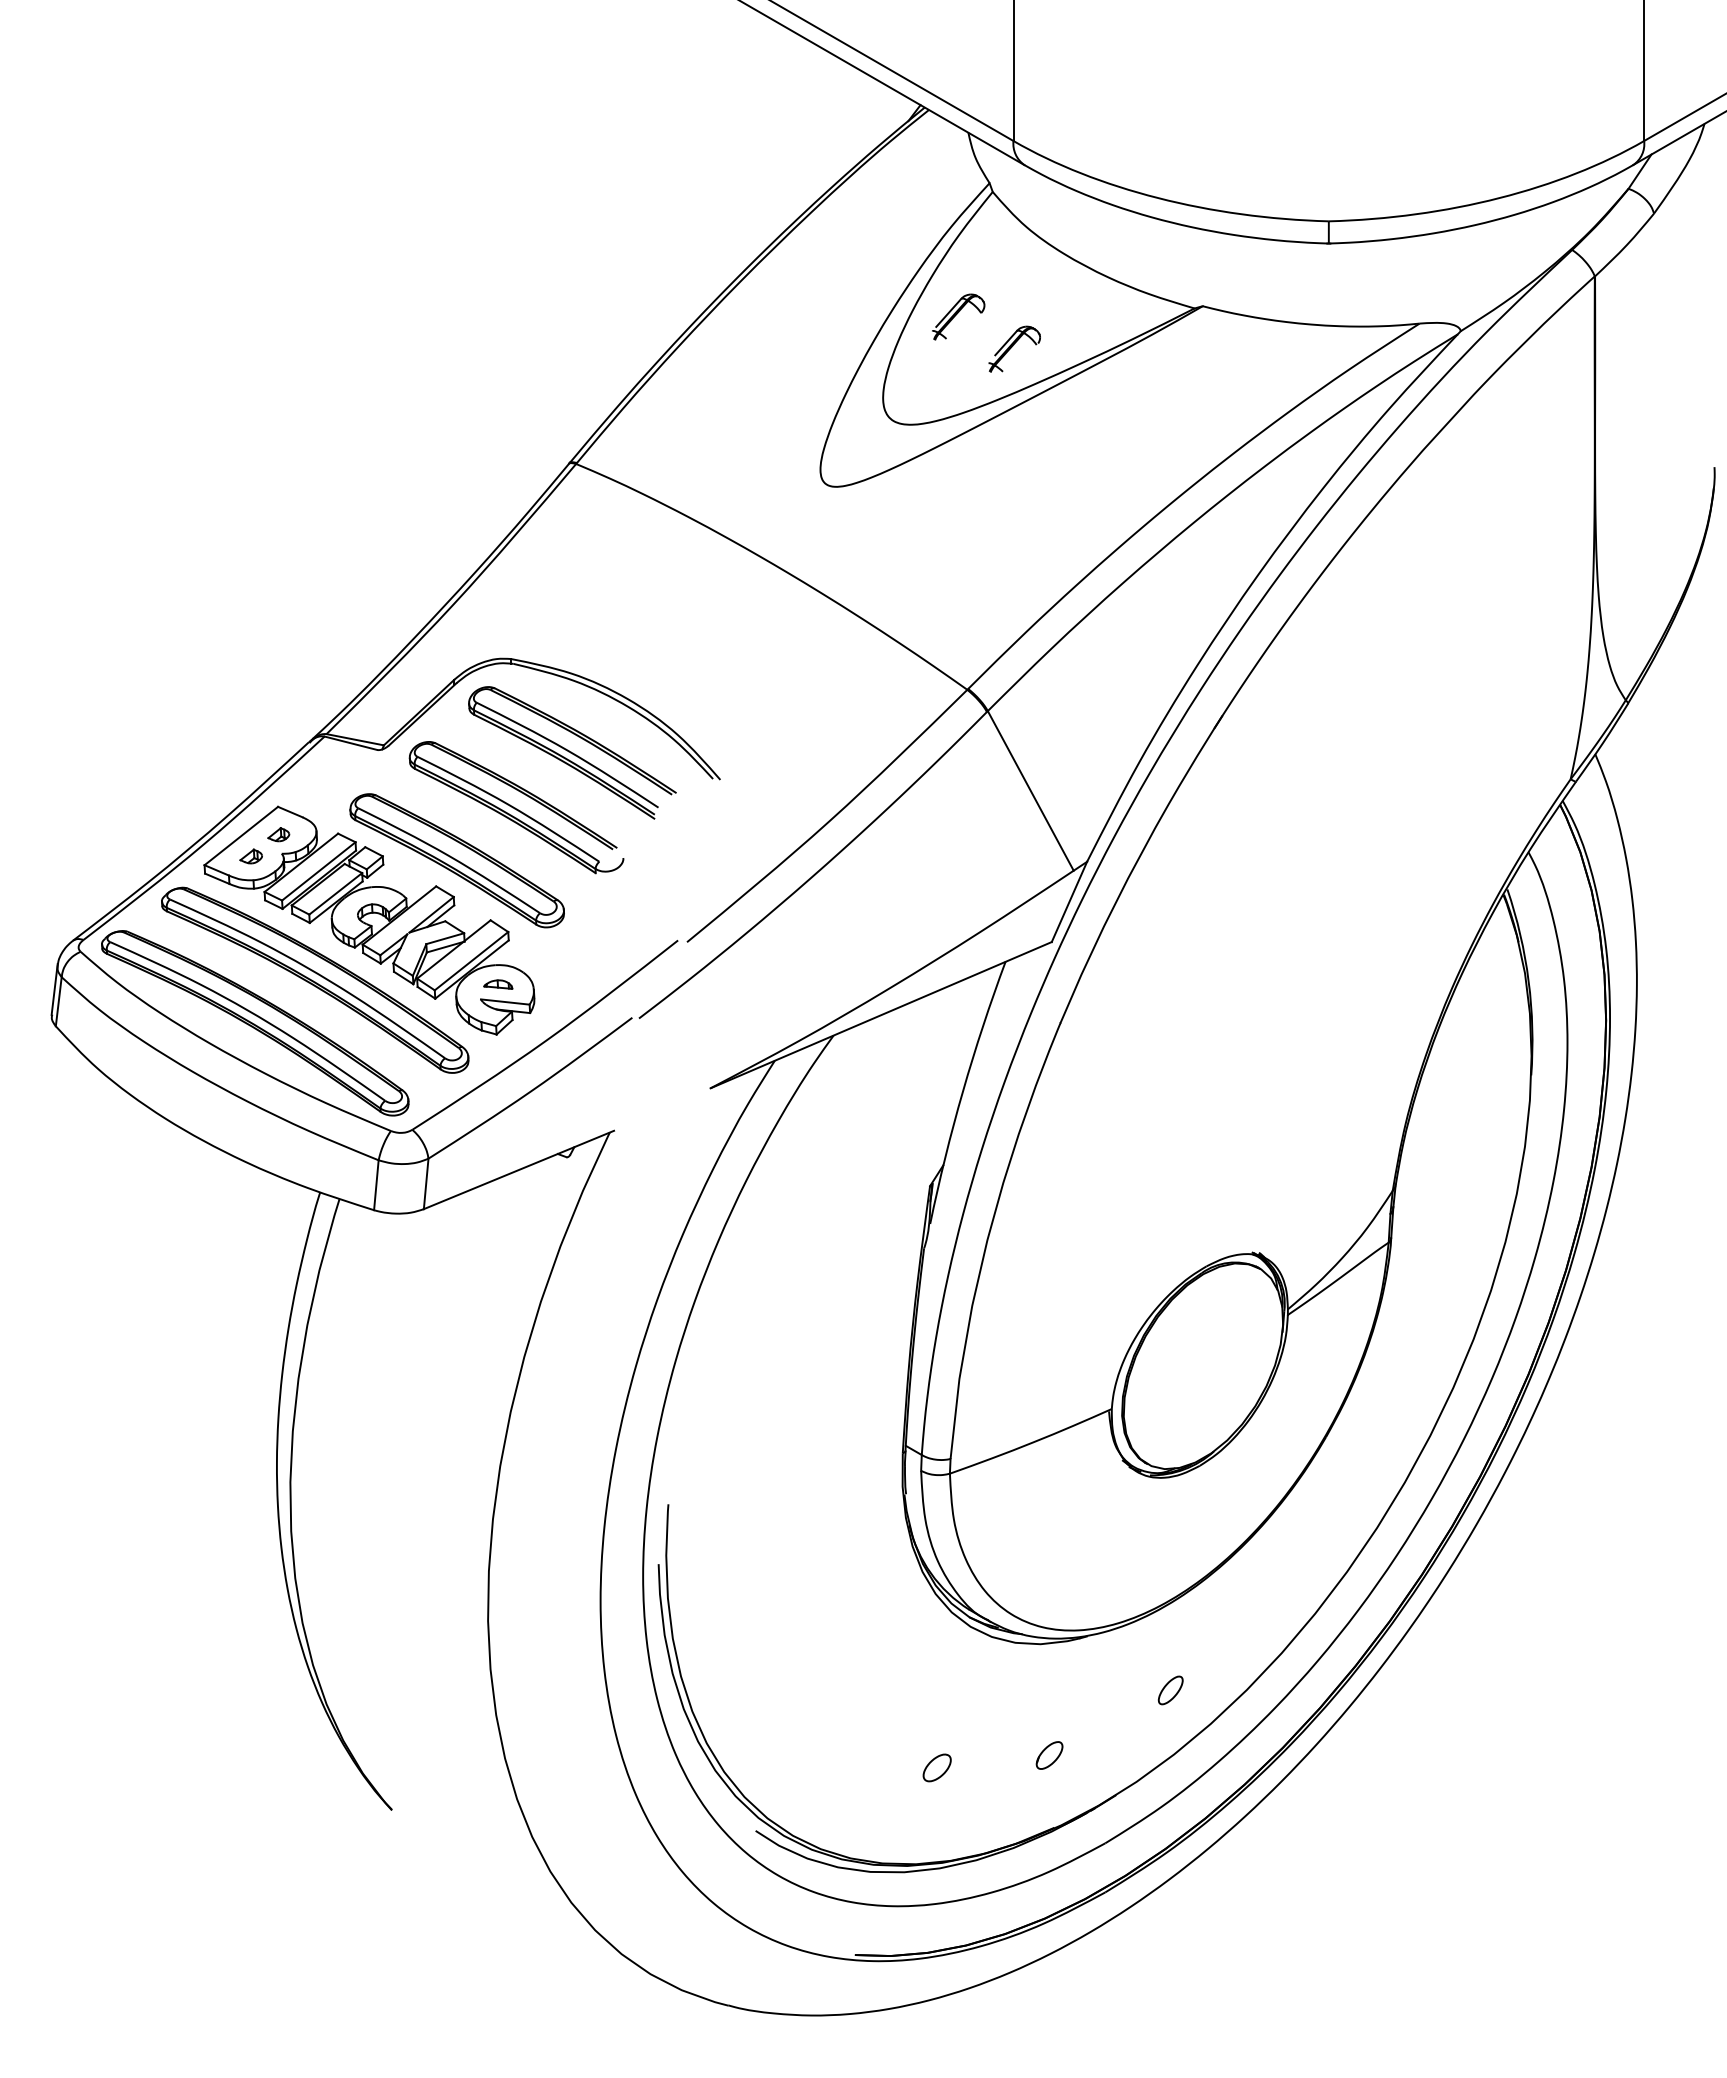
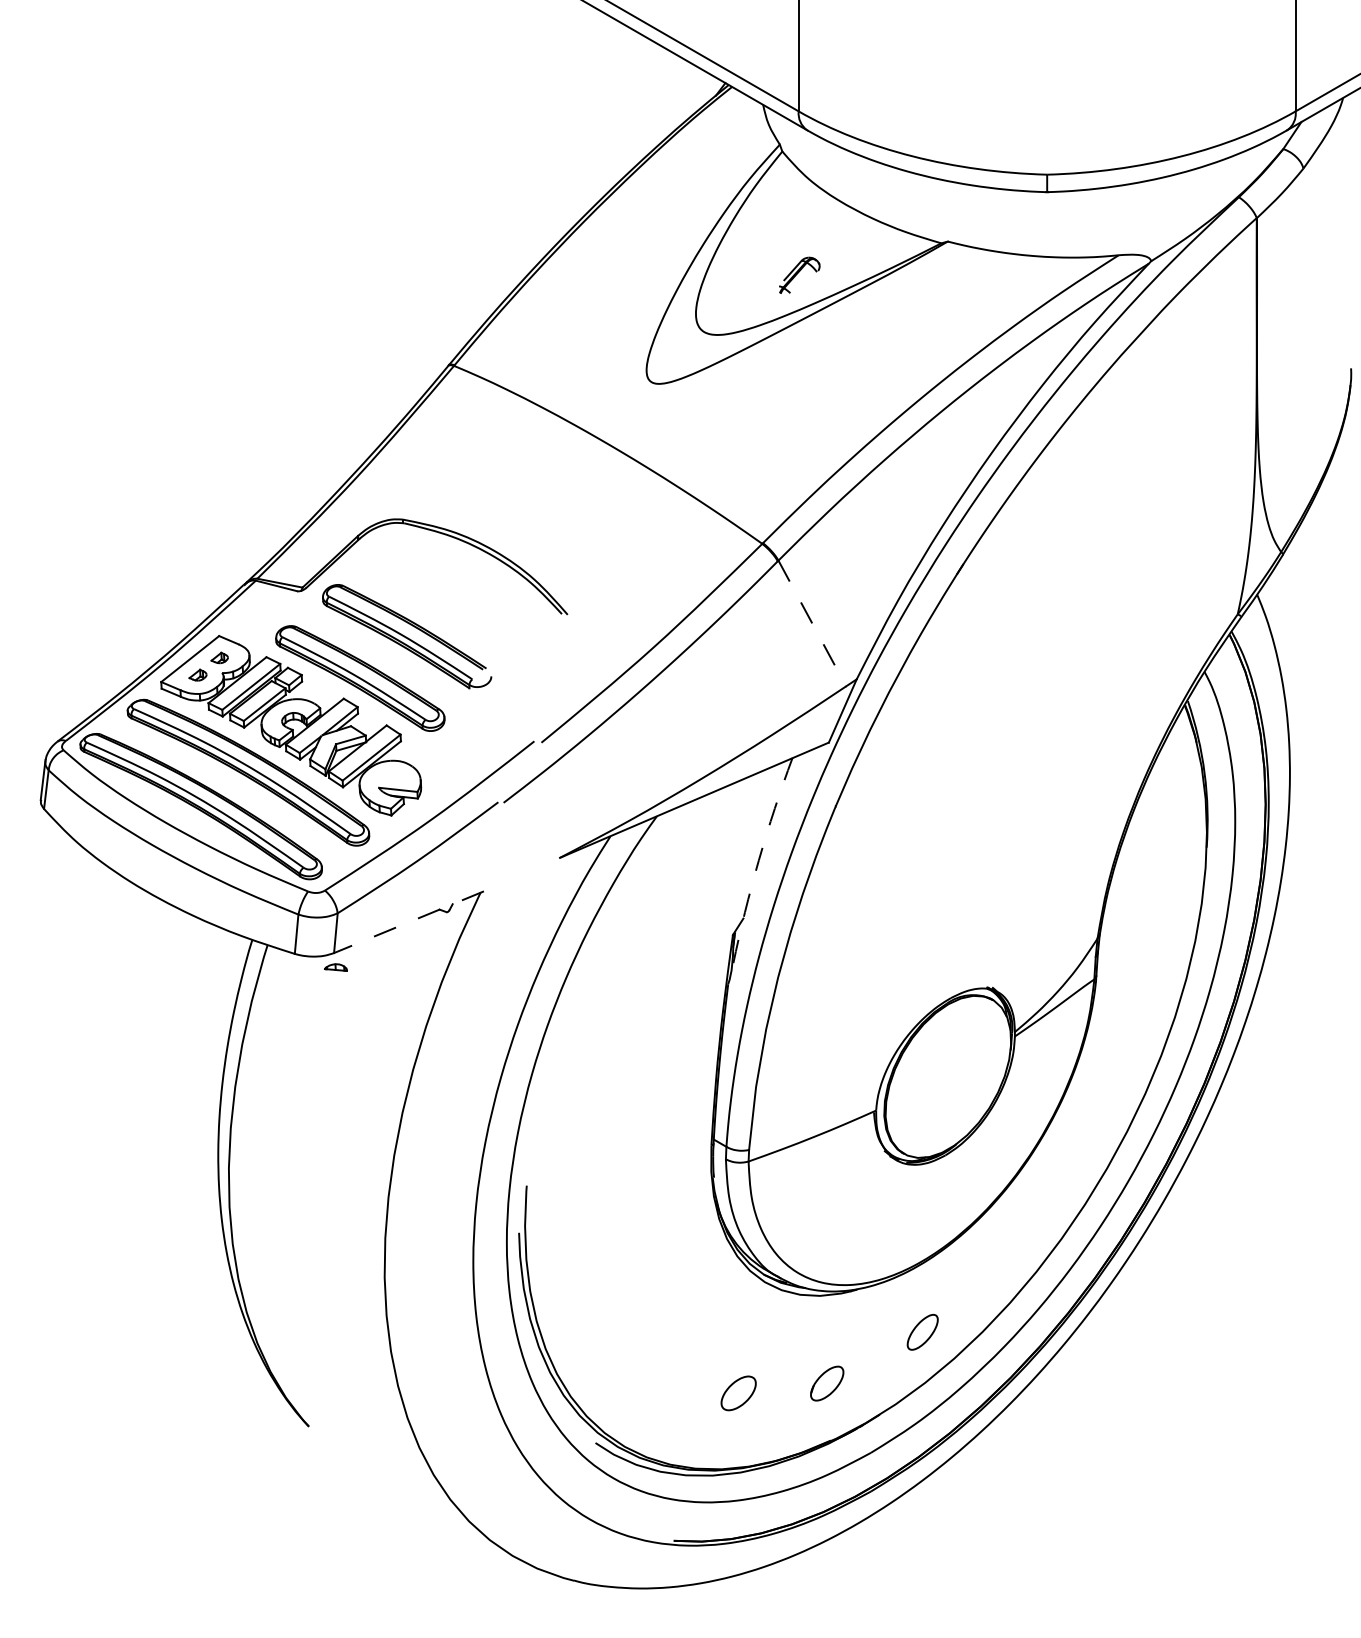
part: (958, 316) -> (755, 249), removed
part: (572, 752) -> (451, 593), removed
line: (1030, 790) -> (812, 623), solid -> dashed
part: (498, 984) -> (336, 967), moved
arc: (963, 1091) -> (759, 860), solid -> dashed
line: (518, 1169) -> (408, 921), solid -> dashed
part: (1170, 1690) -> (922, 1332), size x1.6
part: (1049, 1755) -> (827, 1383), size x1.6
part: (936, 1767) -> (738, 1393), size x1.6

